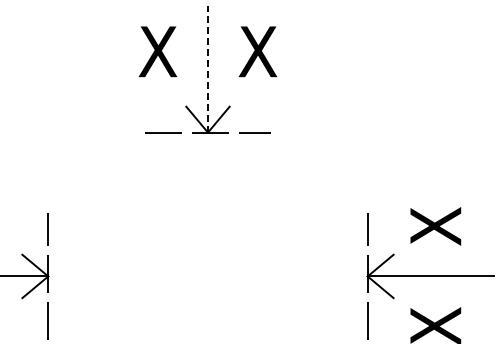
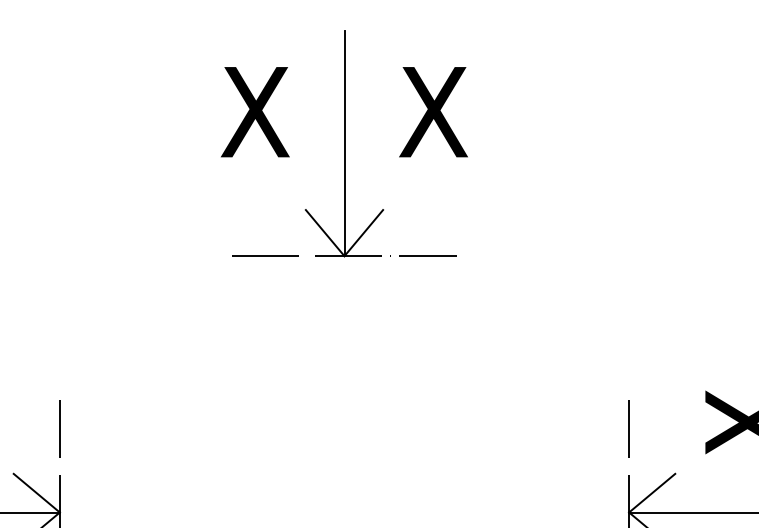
line: (208, 68) -> (345, 141), dashed -> solid

